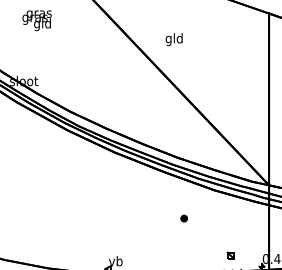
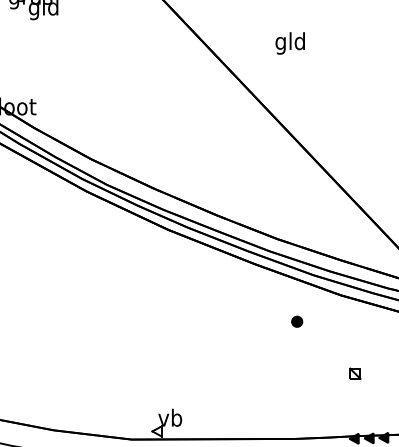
text: (173, 39) -> (289, 43), moved
part: (183, 218) -> (295, 321), moved
part: (230, 255) -> (354, 373), moved

